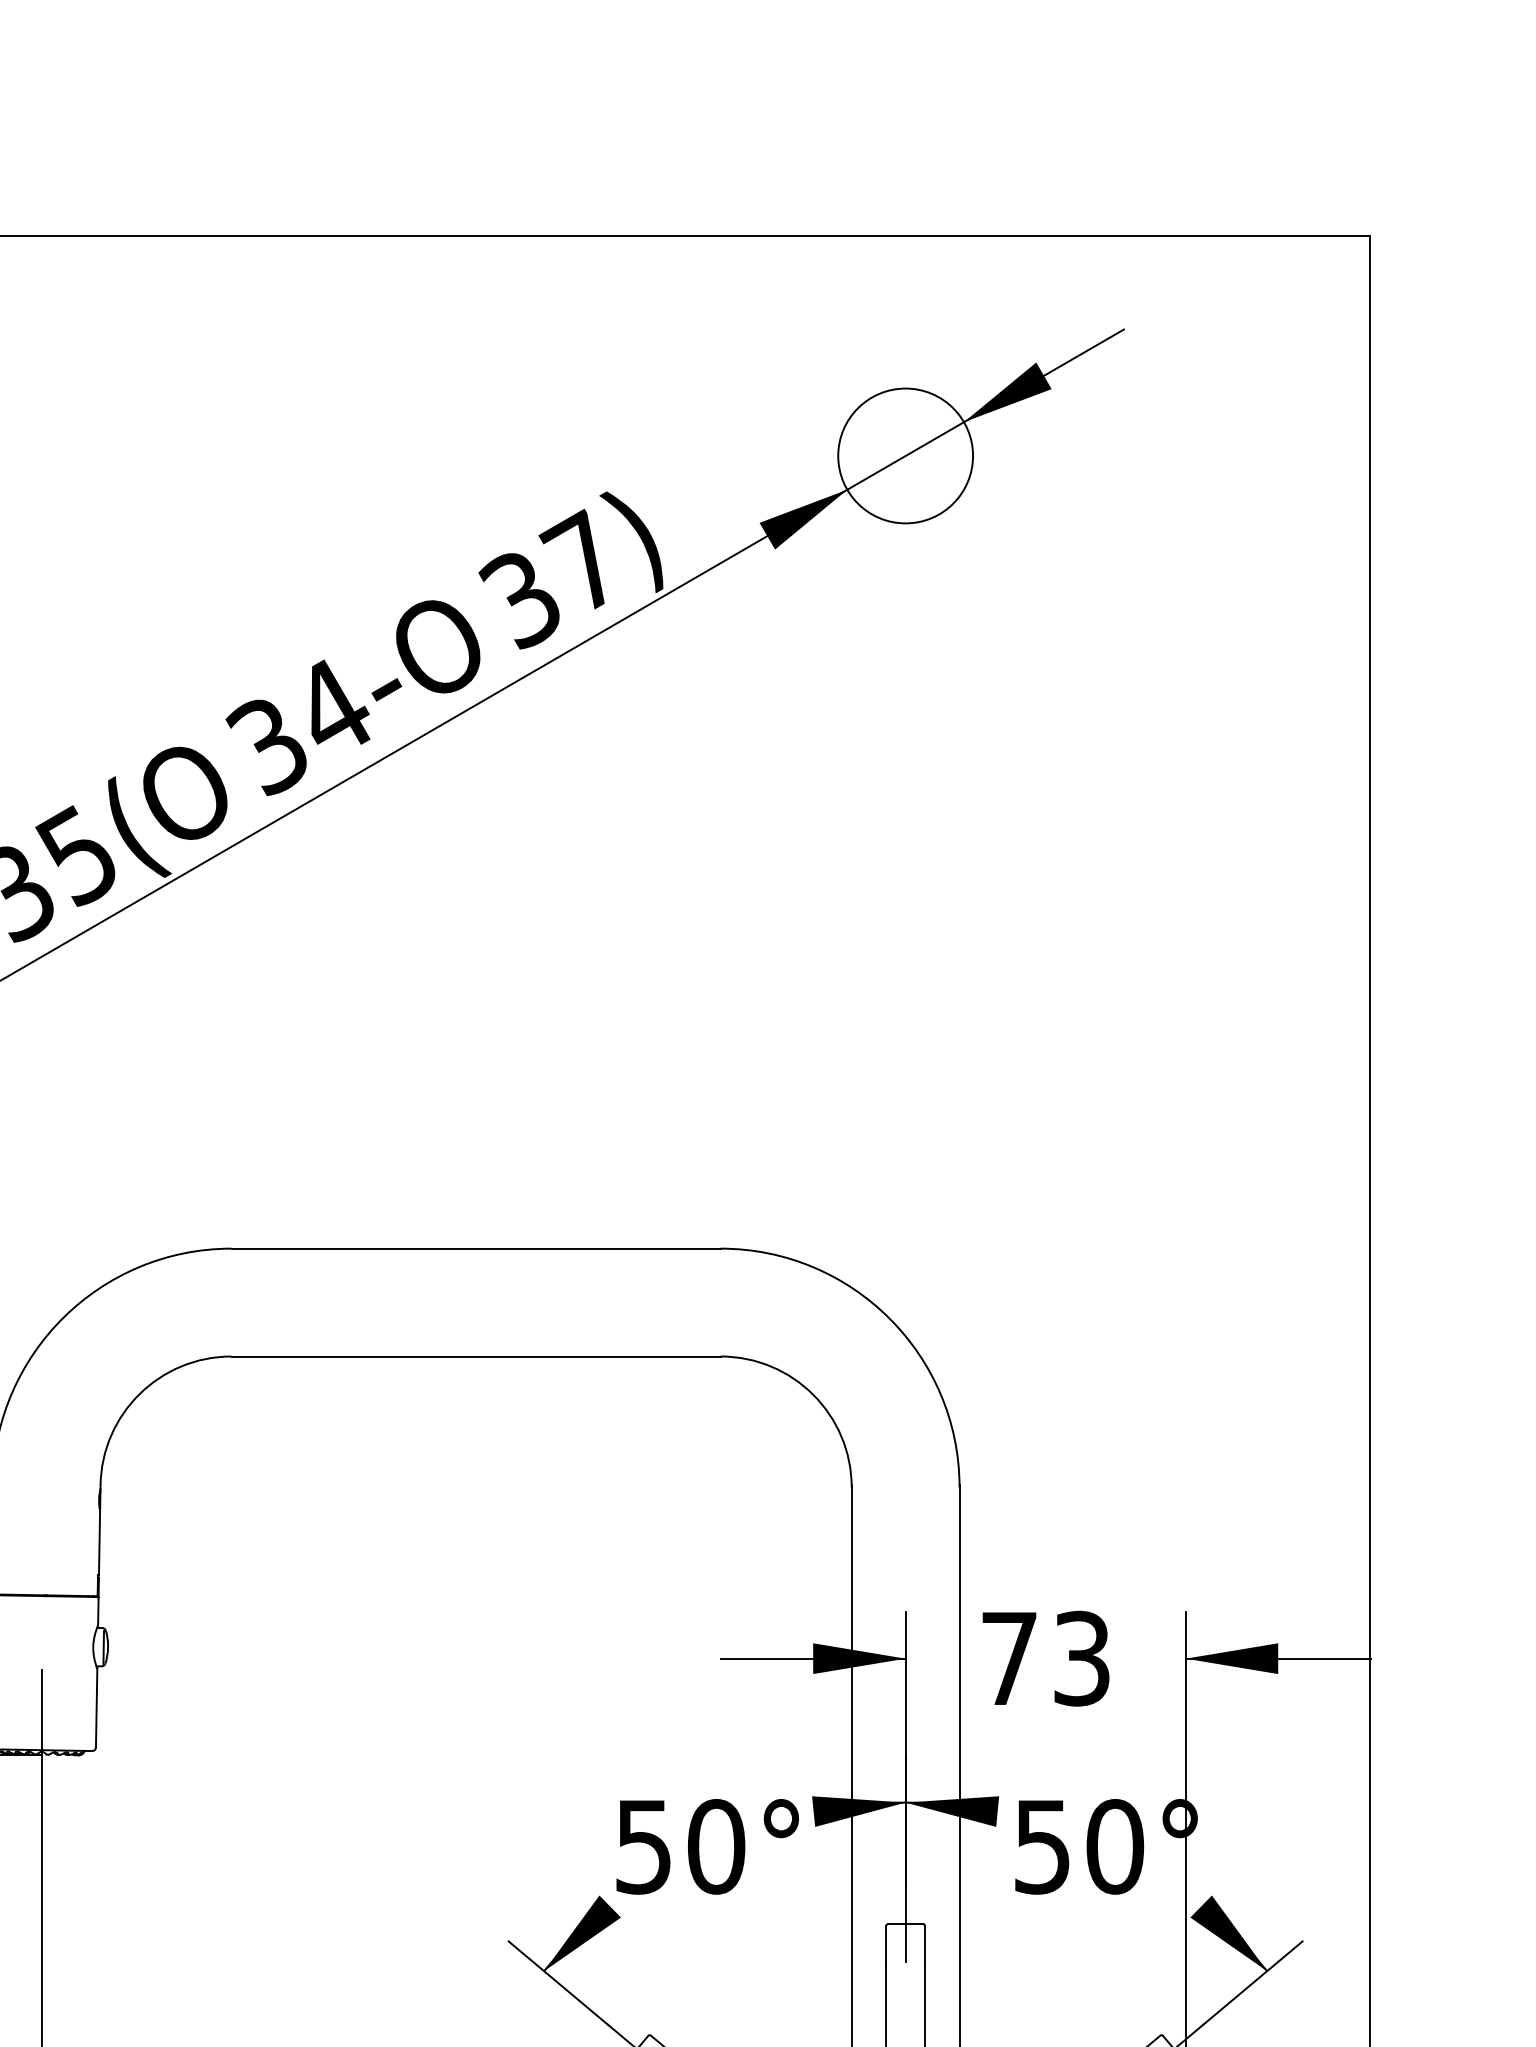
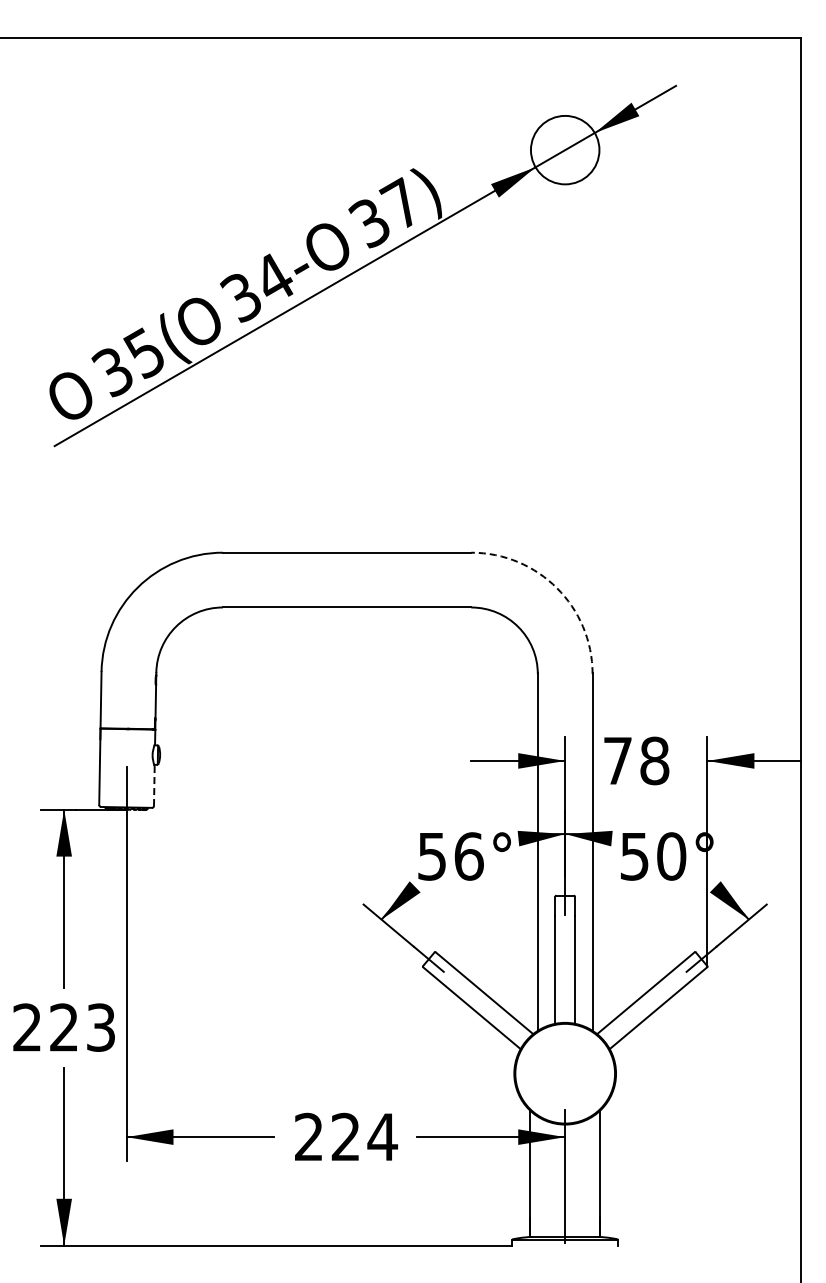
arc: (890, 1319) -> (557, 588), solid -> dashed
text: (1081, 1657) -> (654, 760), 73 -> 78
line: (96, 1708) -> (154, 786), solid -> dashed
text: (715, 1846) -> (468, 856), 50° -> 56°

